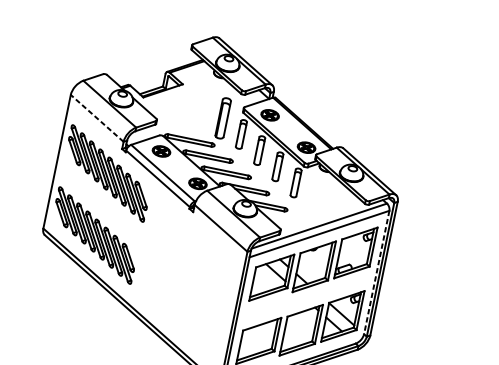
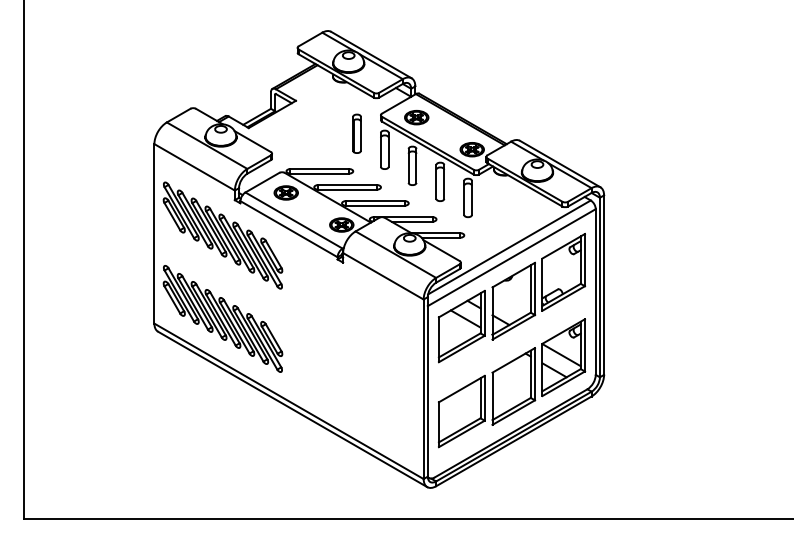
part: (222, 117) -> (356, 133), size x0.71
line: (97, 118) -> (194, 167), dashed -> solid
line: (376, 272) -> (595, 292), dashed -> solid

